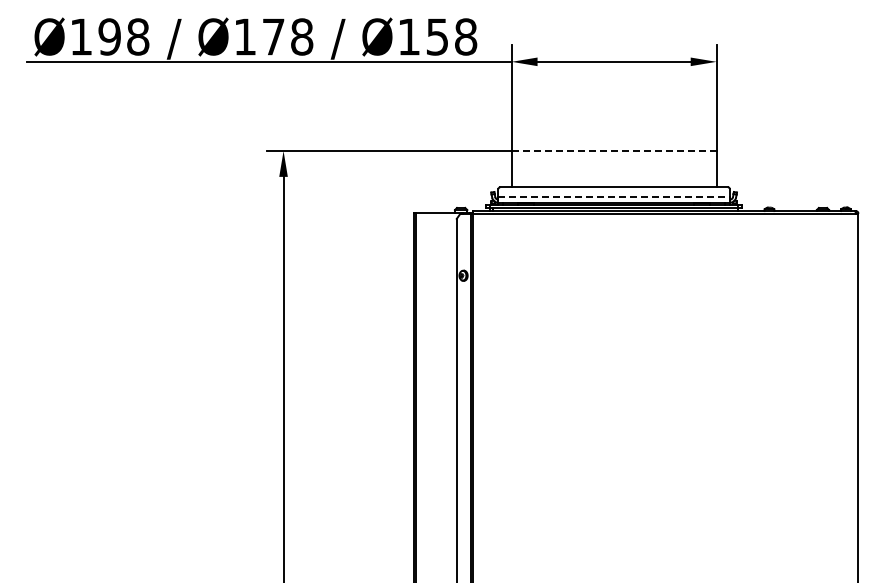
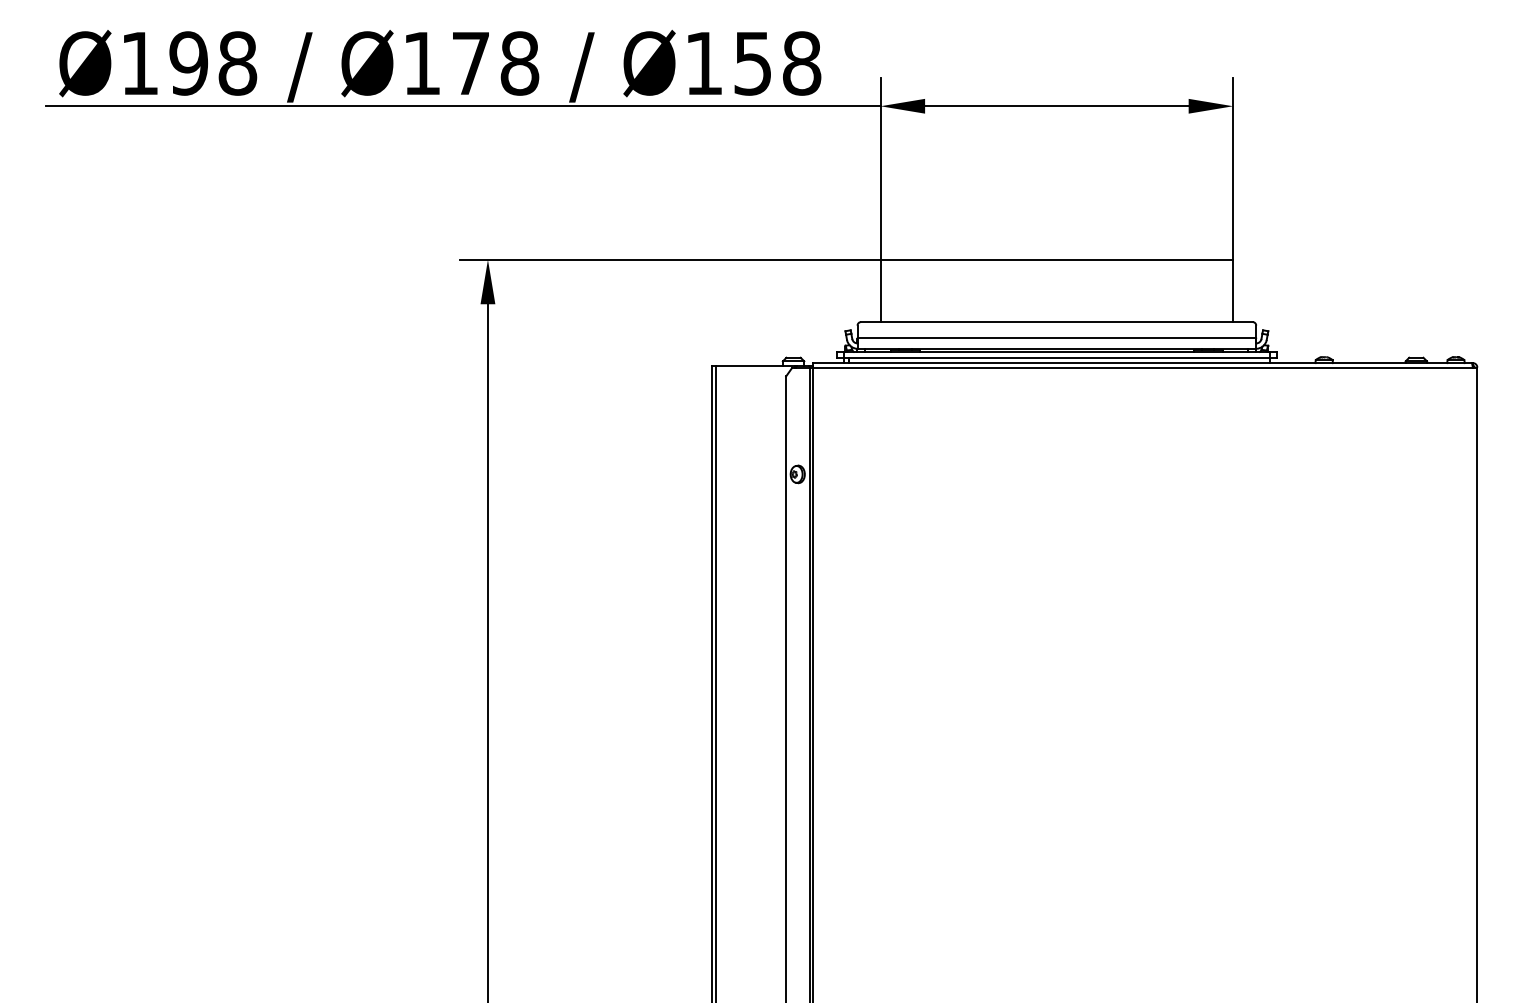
line: (613, 151) -> (1055, 260), dashed -> solid
line: (614, 196) -> (1057, 338), dashed -> solid

